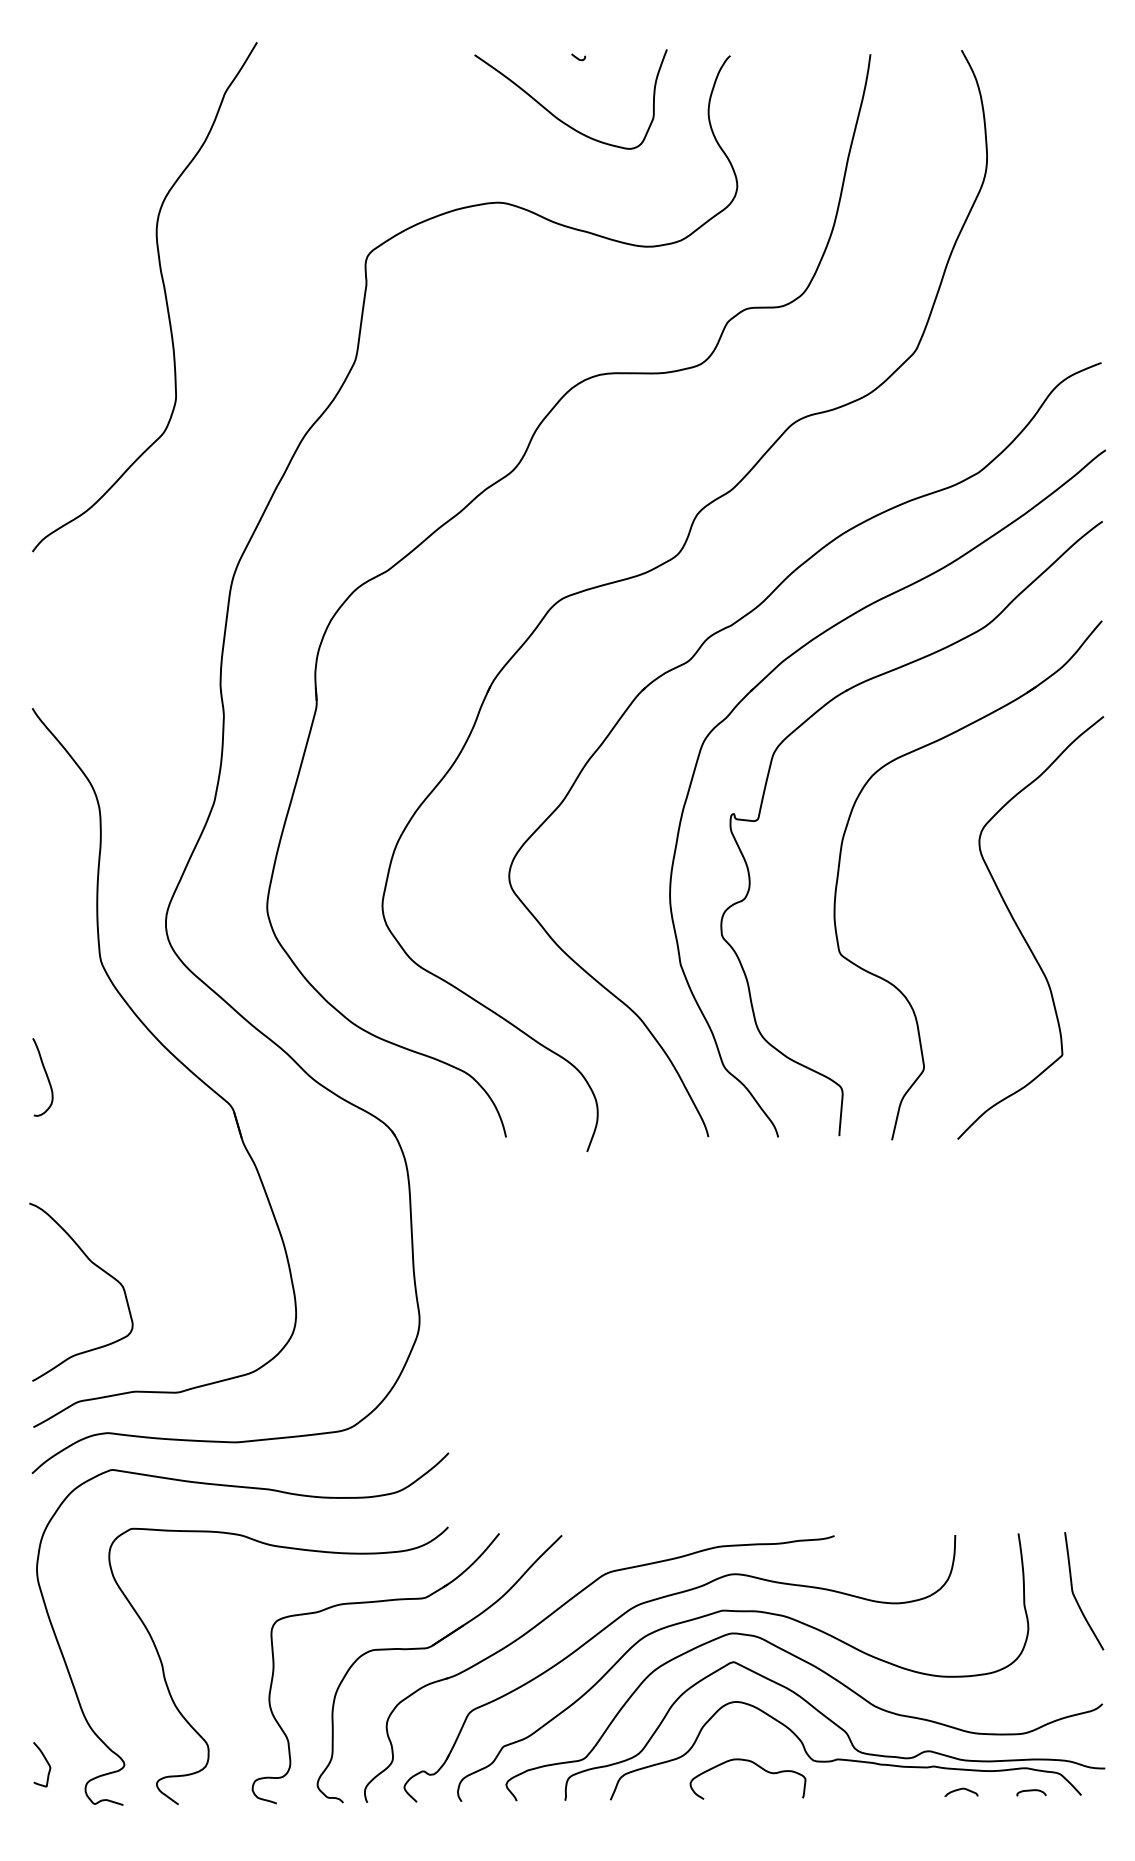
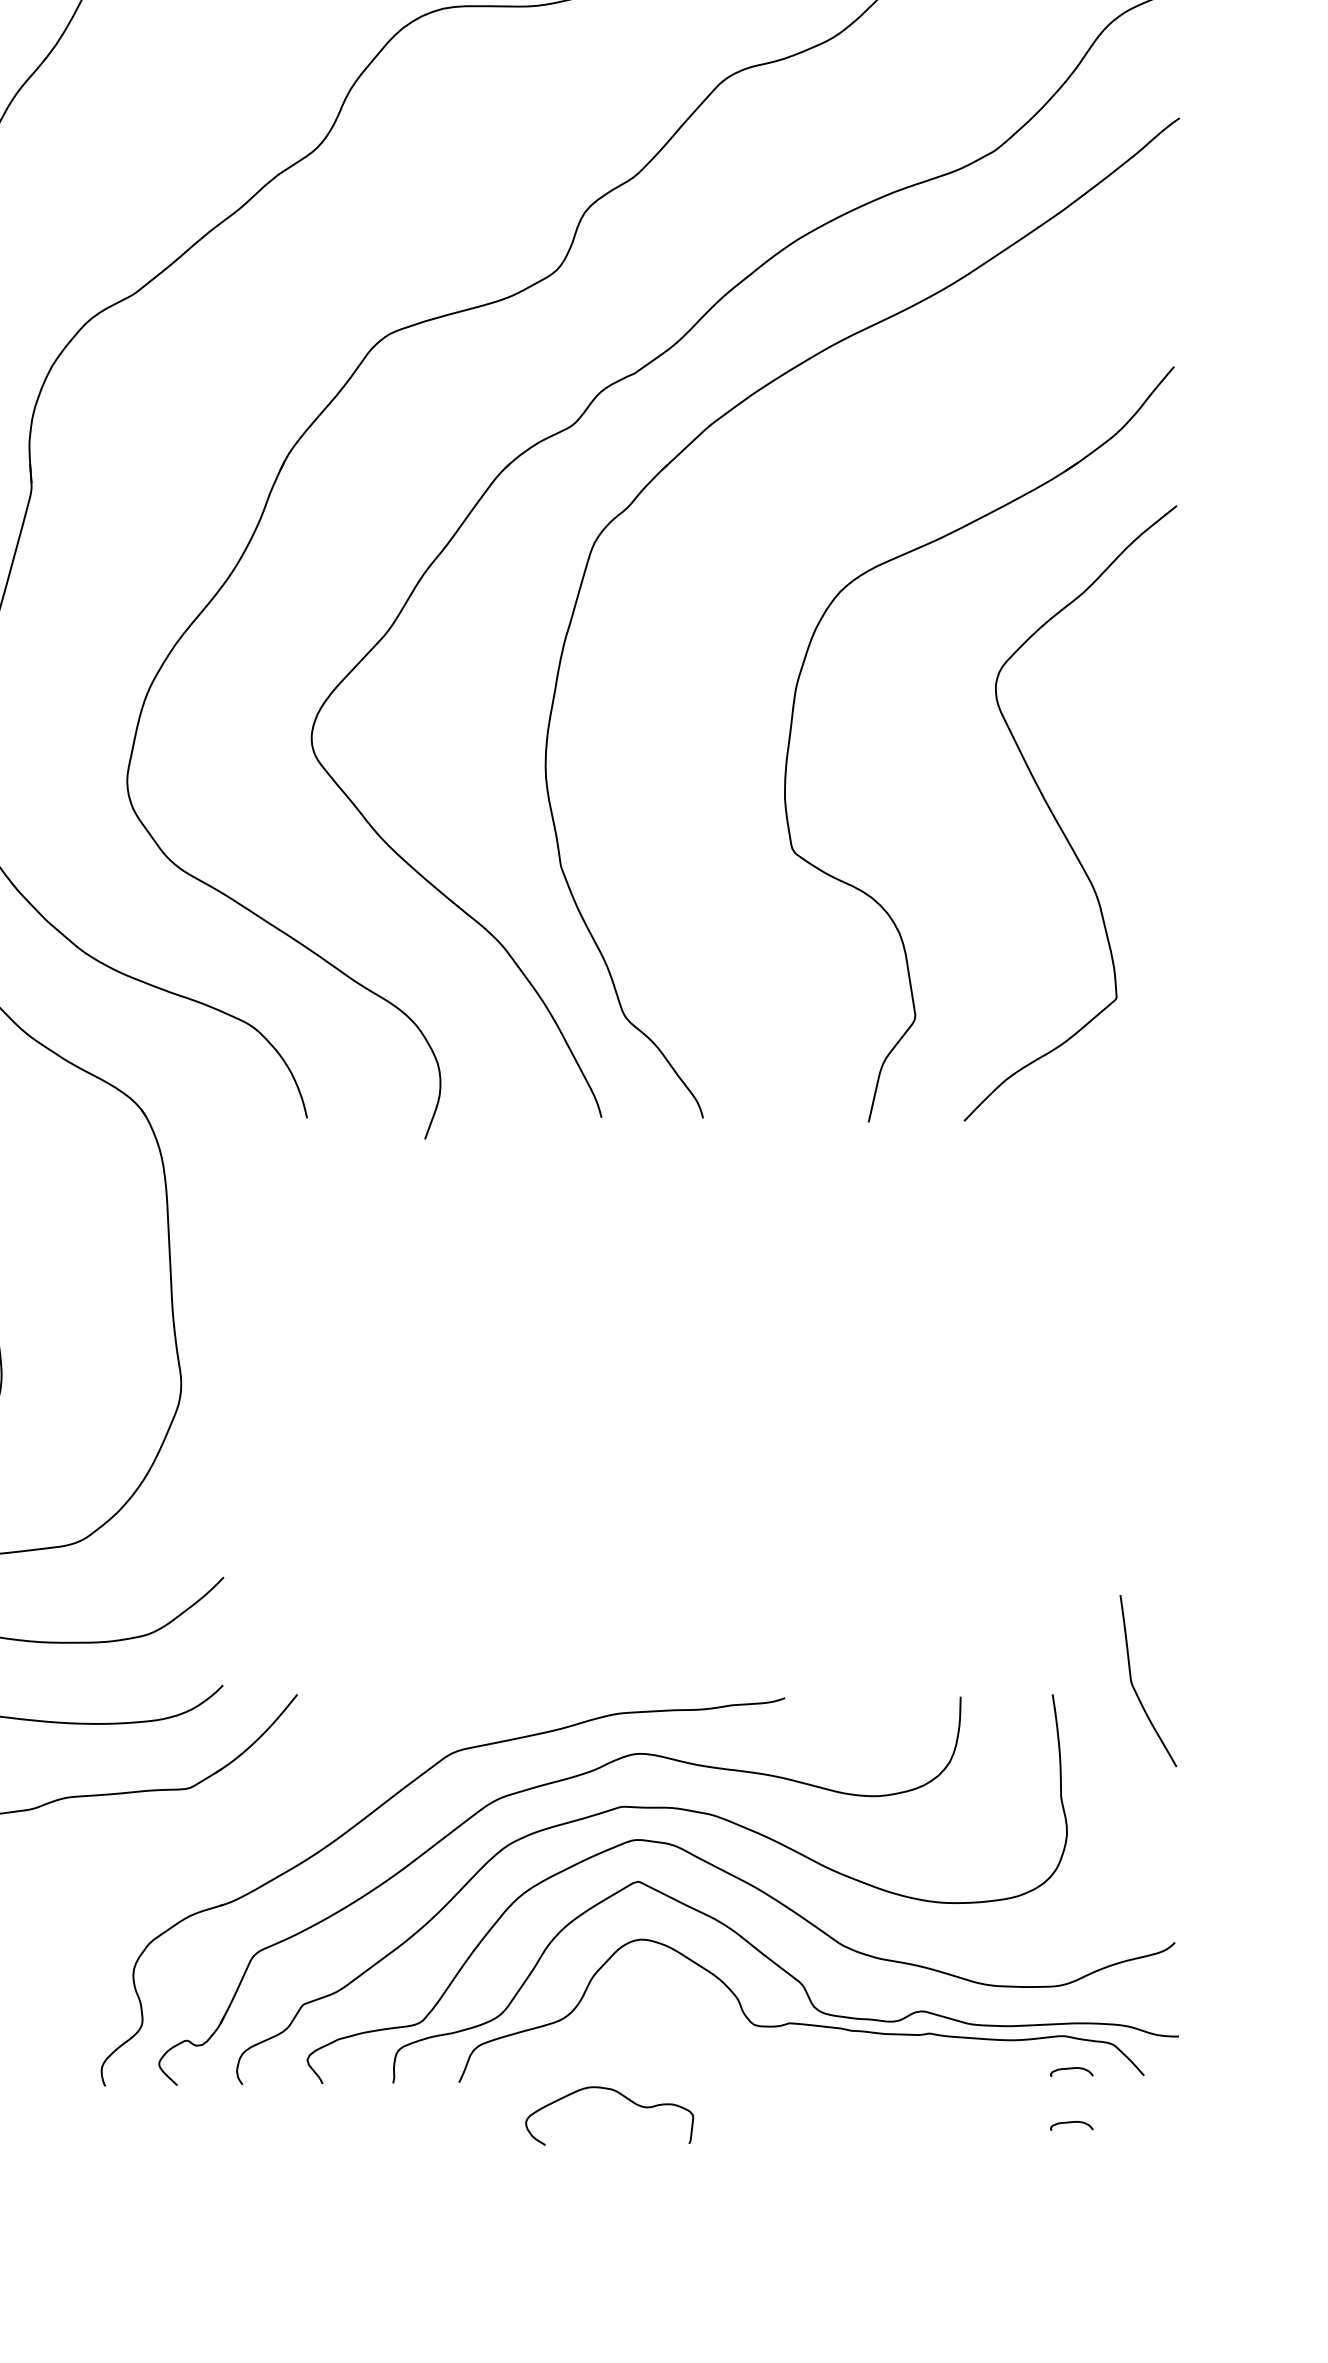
part: (815, 714) -> (757, 502), removed
curve: (1075, 1596) -> (1135, 1688), moved
part: (429, 1648) -> (195, 1861), removed
curve: (757, 1766) -> (623, 2097), moved
curve: (960, 1790) -> (968, 2068), removed
curve: (1031, 1828) -> (1071, 2123), added

